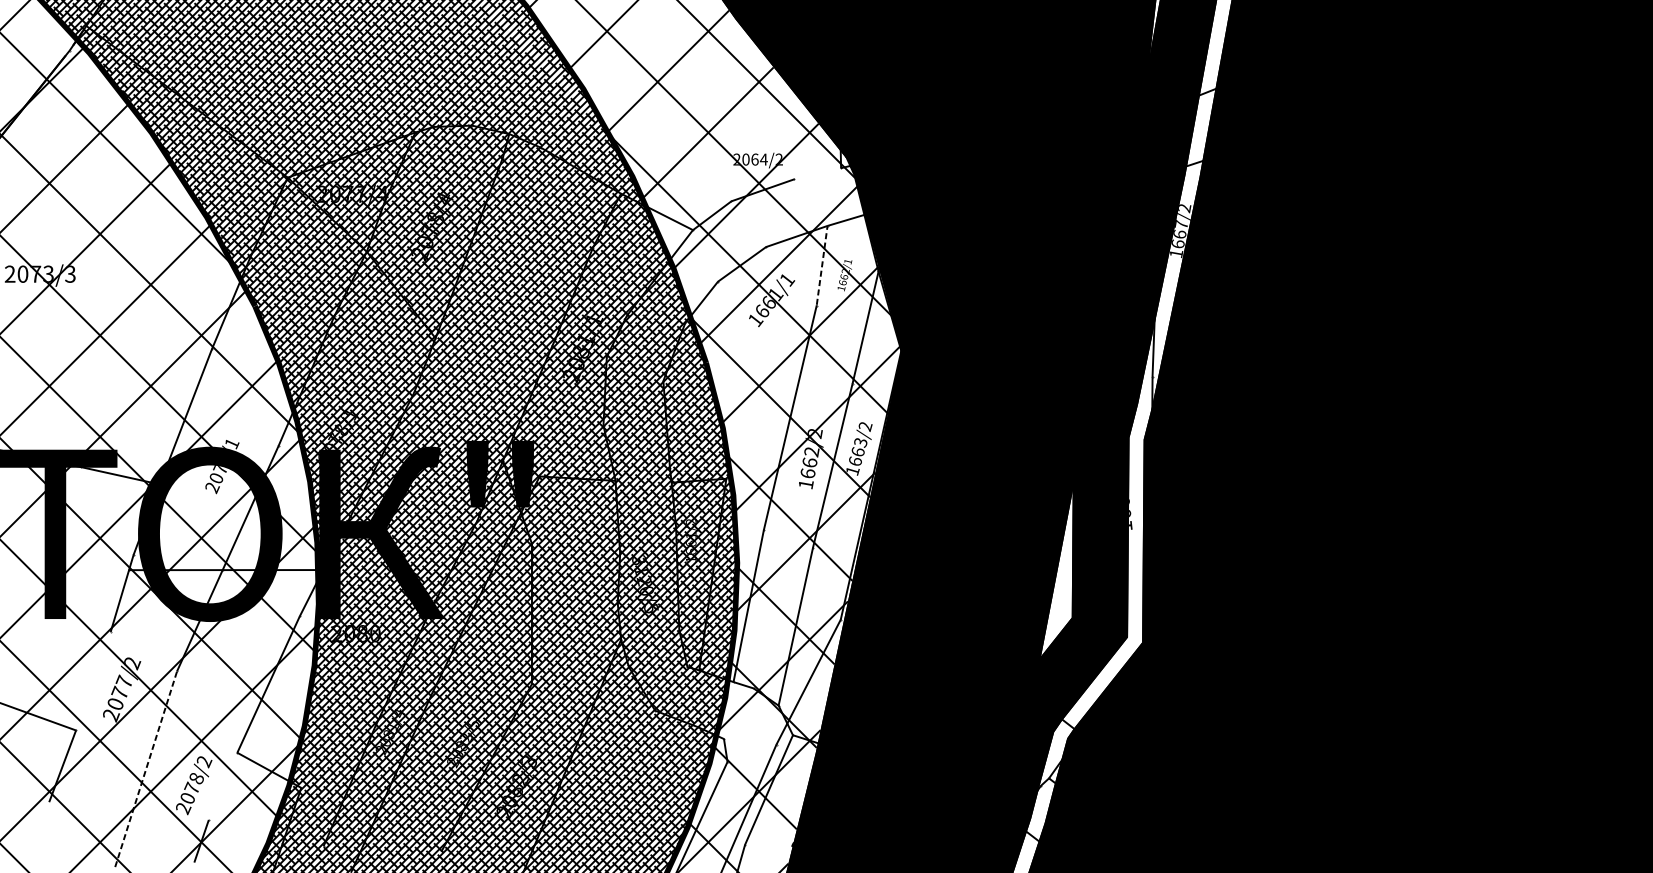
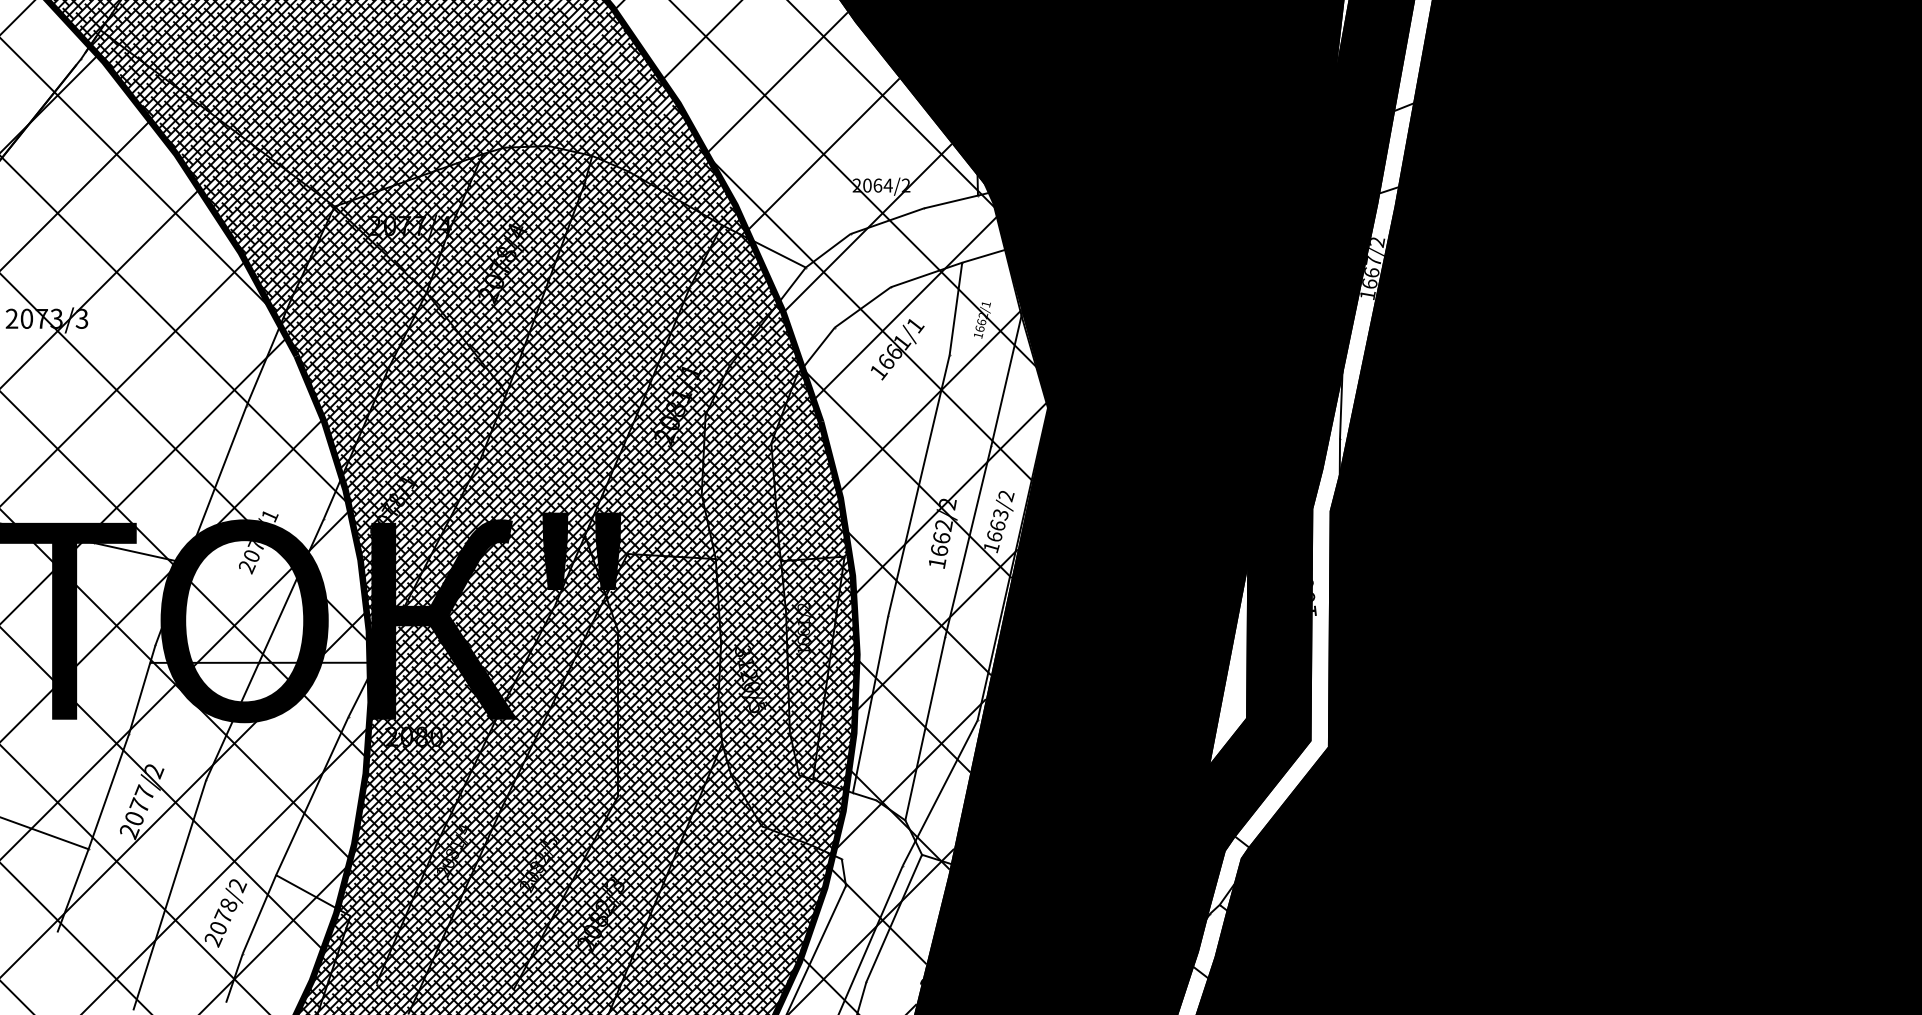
line: (817, 173) -> (950, 201), added
line: (821, 265) -> (955, 308), dashed -> solid
line: (93, 680) -> (108, 791), added
line: (145, 770) -> (169, 895), dashed -> solid
line: (223, 785) -> (259, 913), added

